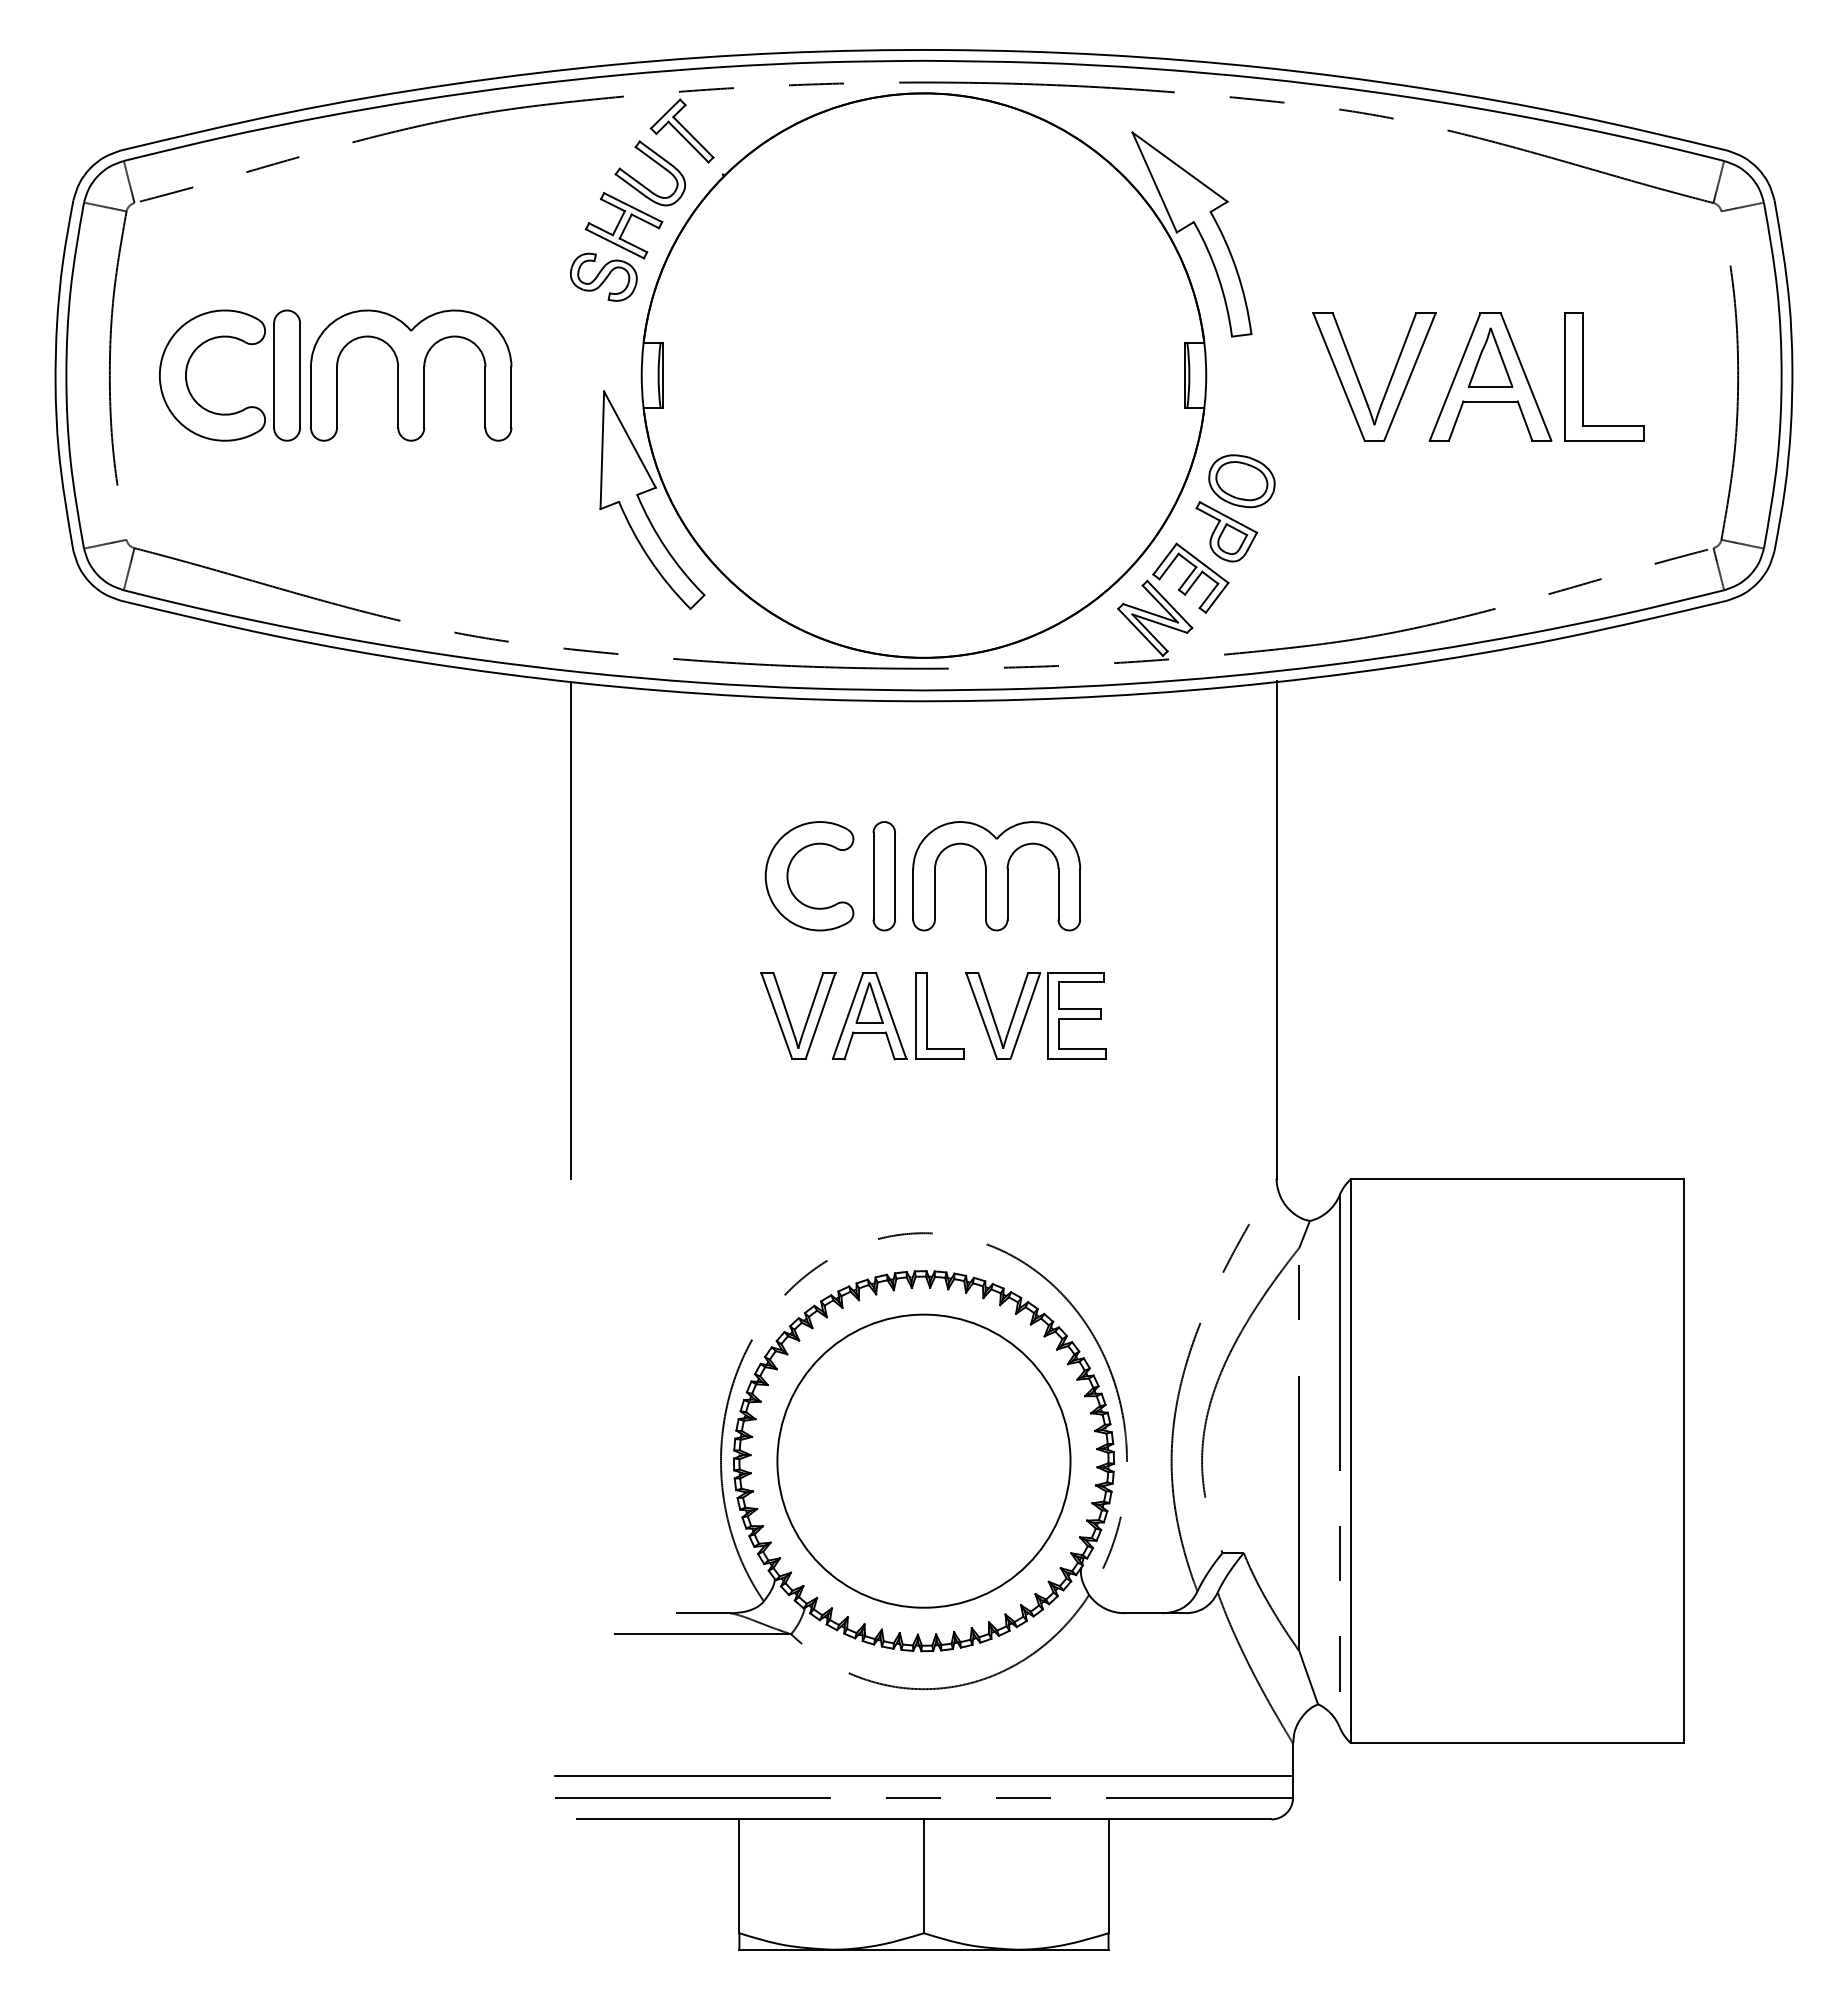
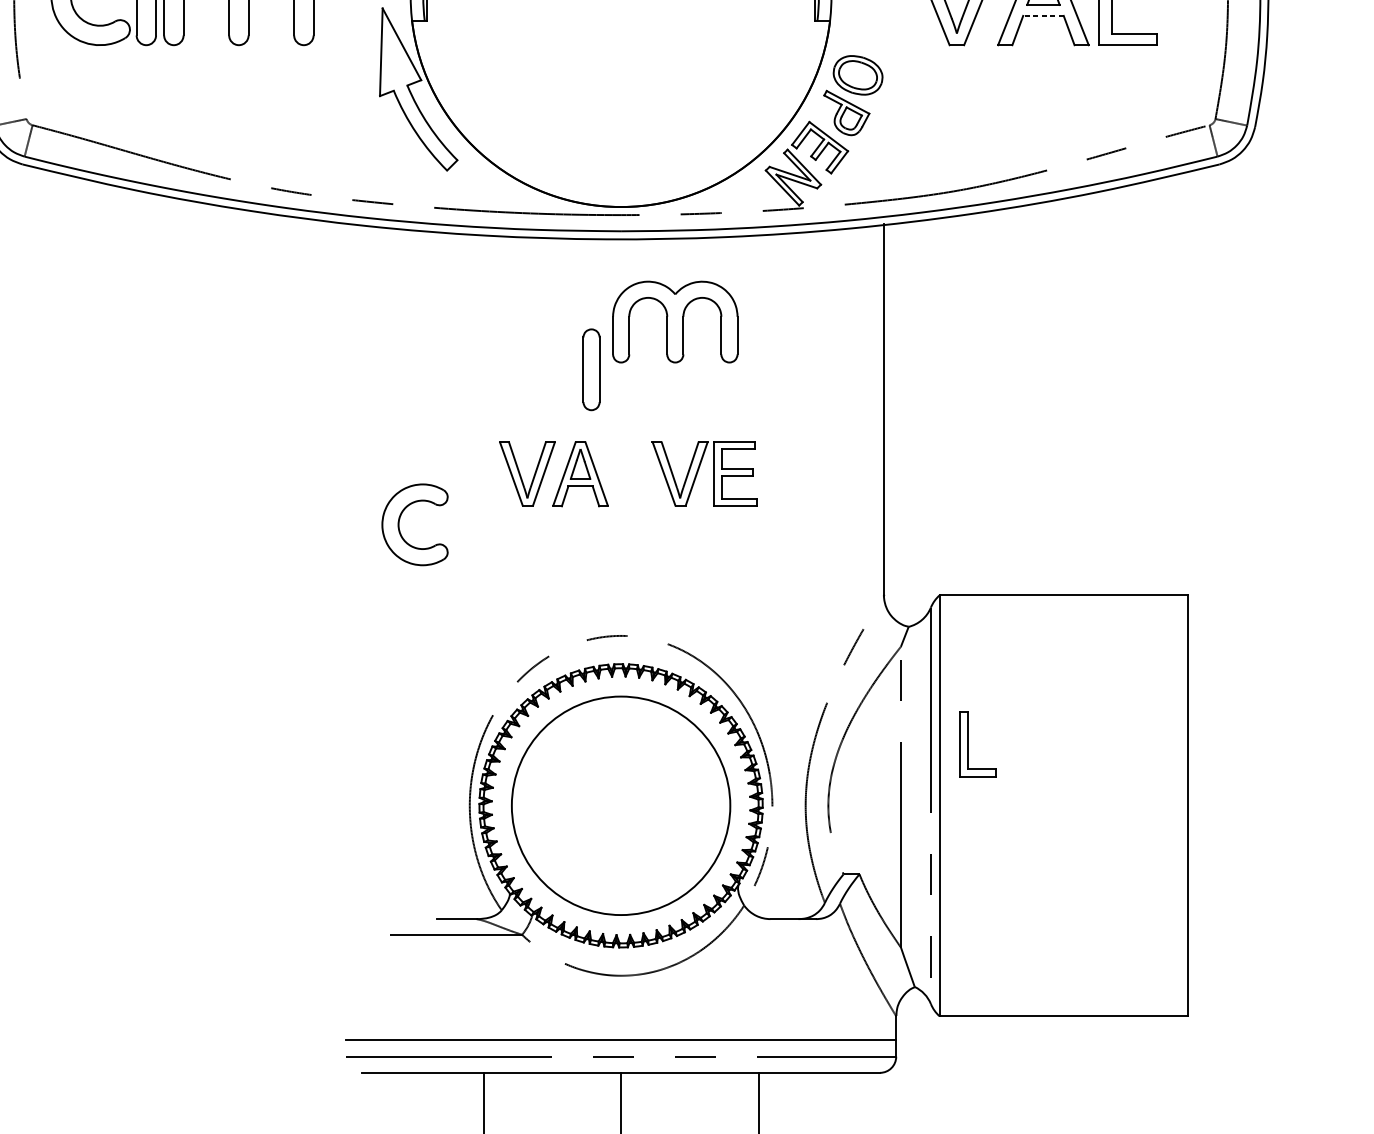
line: (1490, 401) -> (1043, 15), solid -> dashed
part: (788, 876) -> (399, 525), moved
part: (996, 876) -> (675, 322), moved
line: (571, 930) -> (358, 410), removed
part: (927, 1015) -> (968, 744), moved

